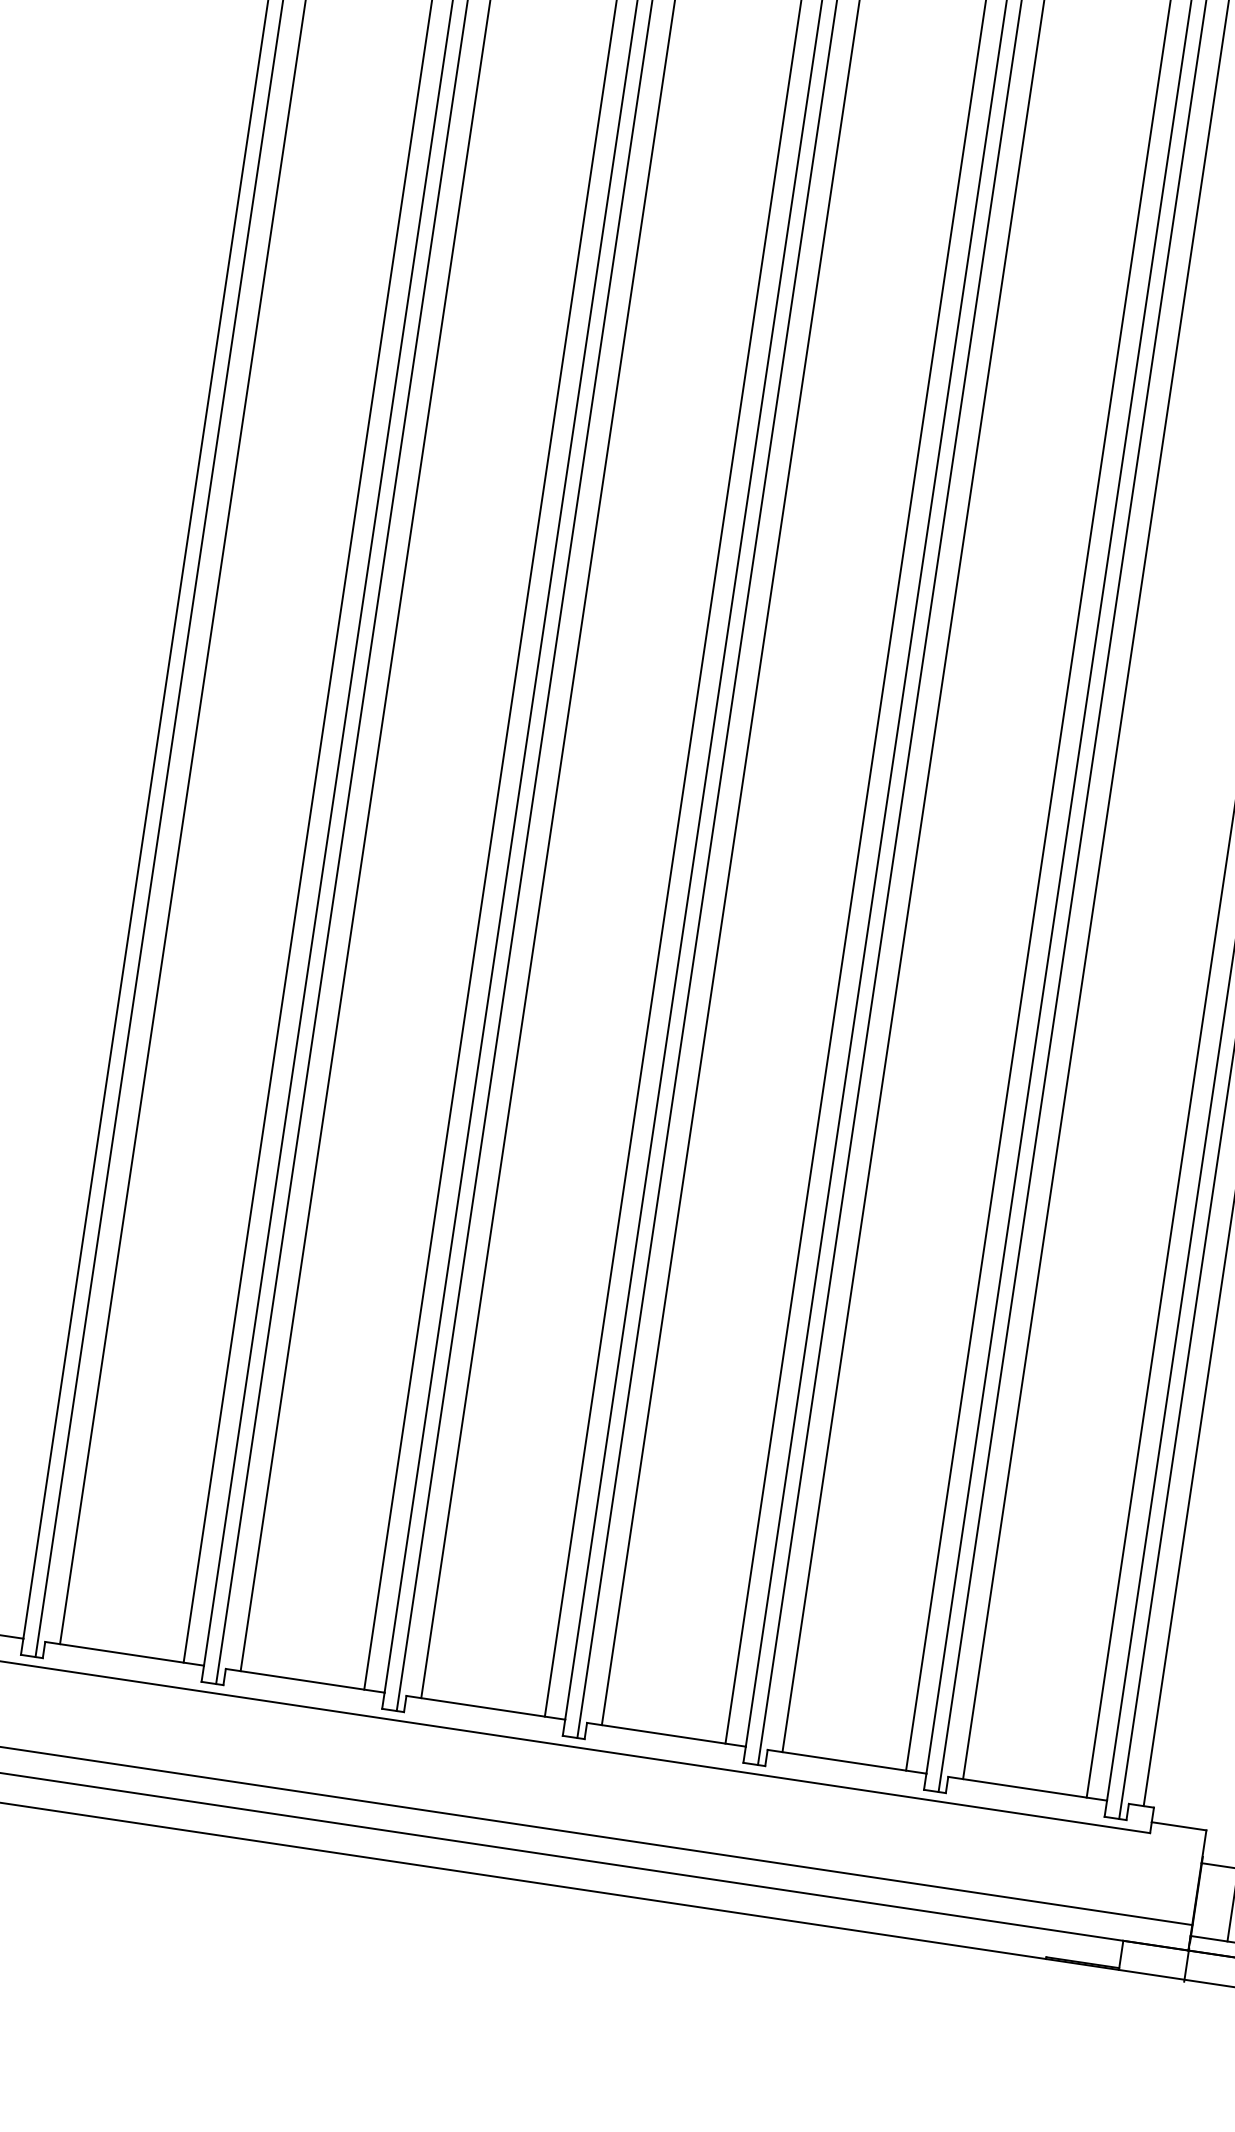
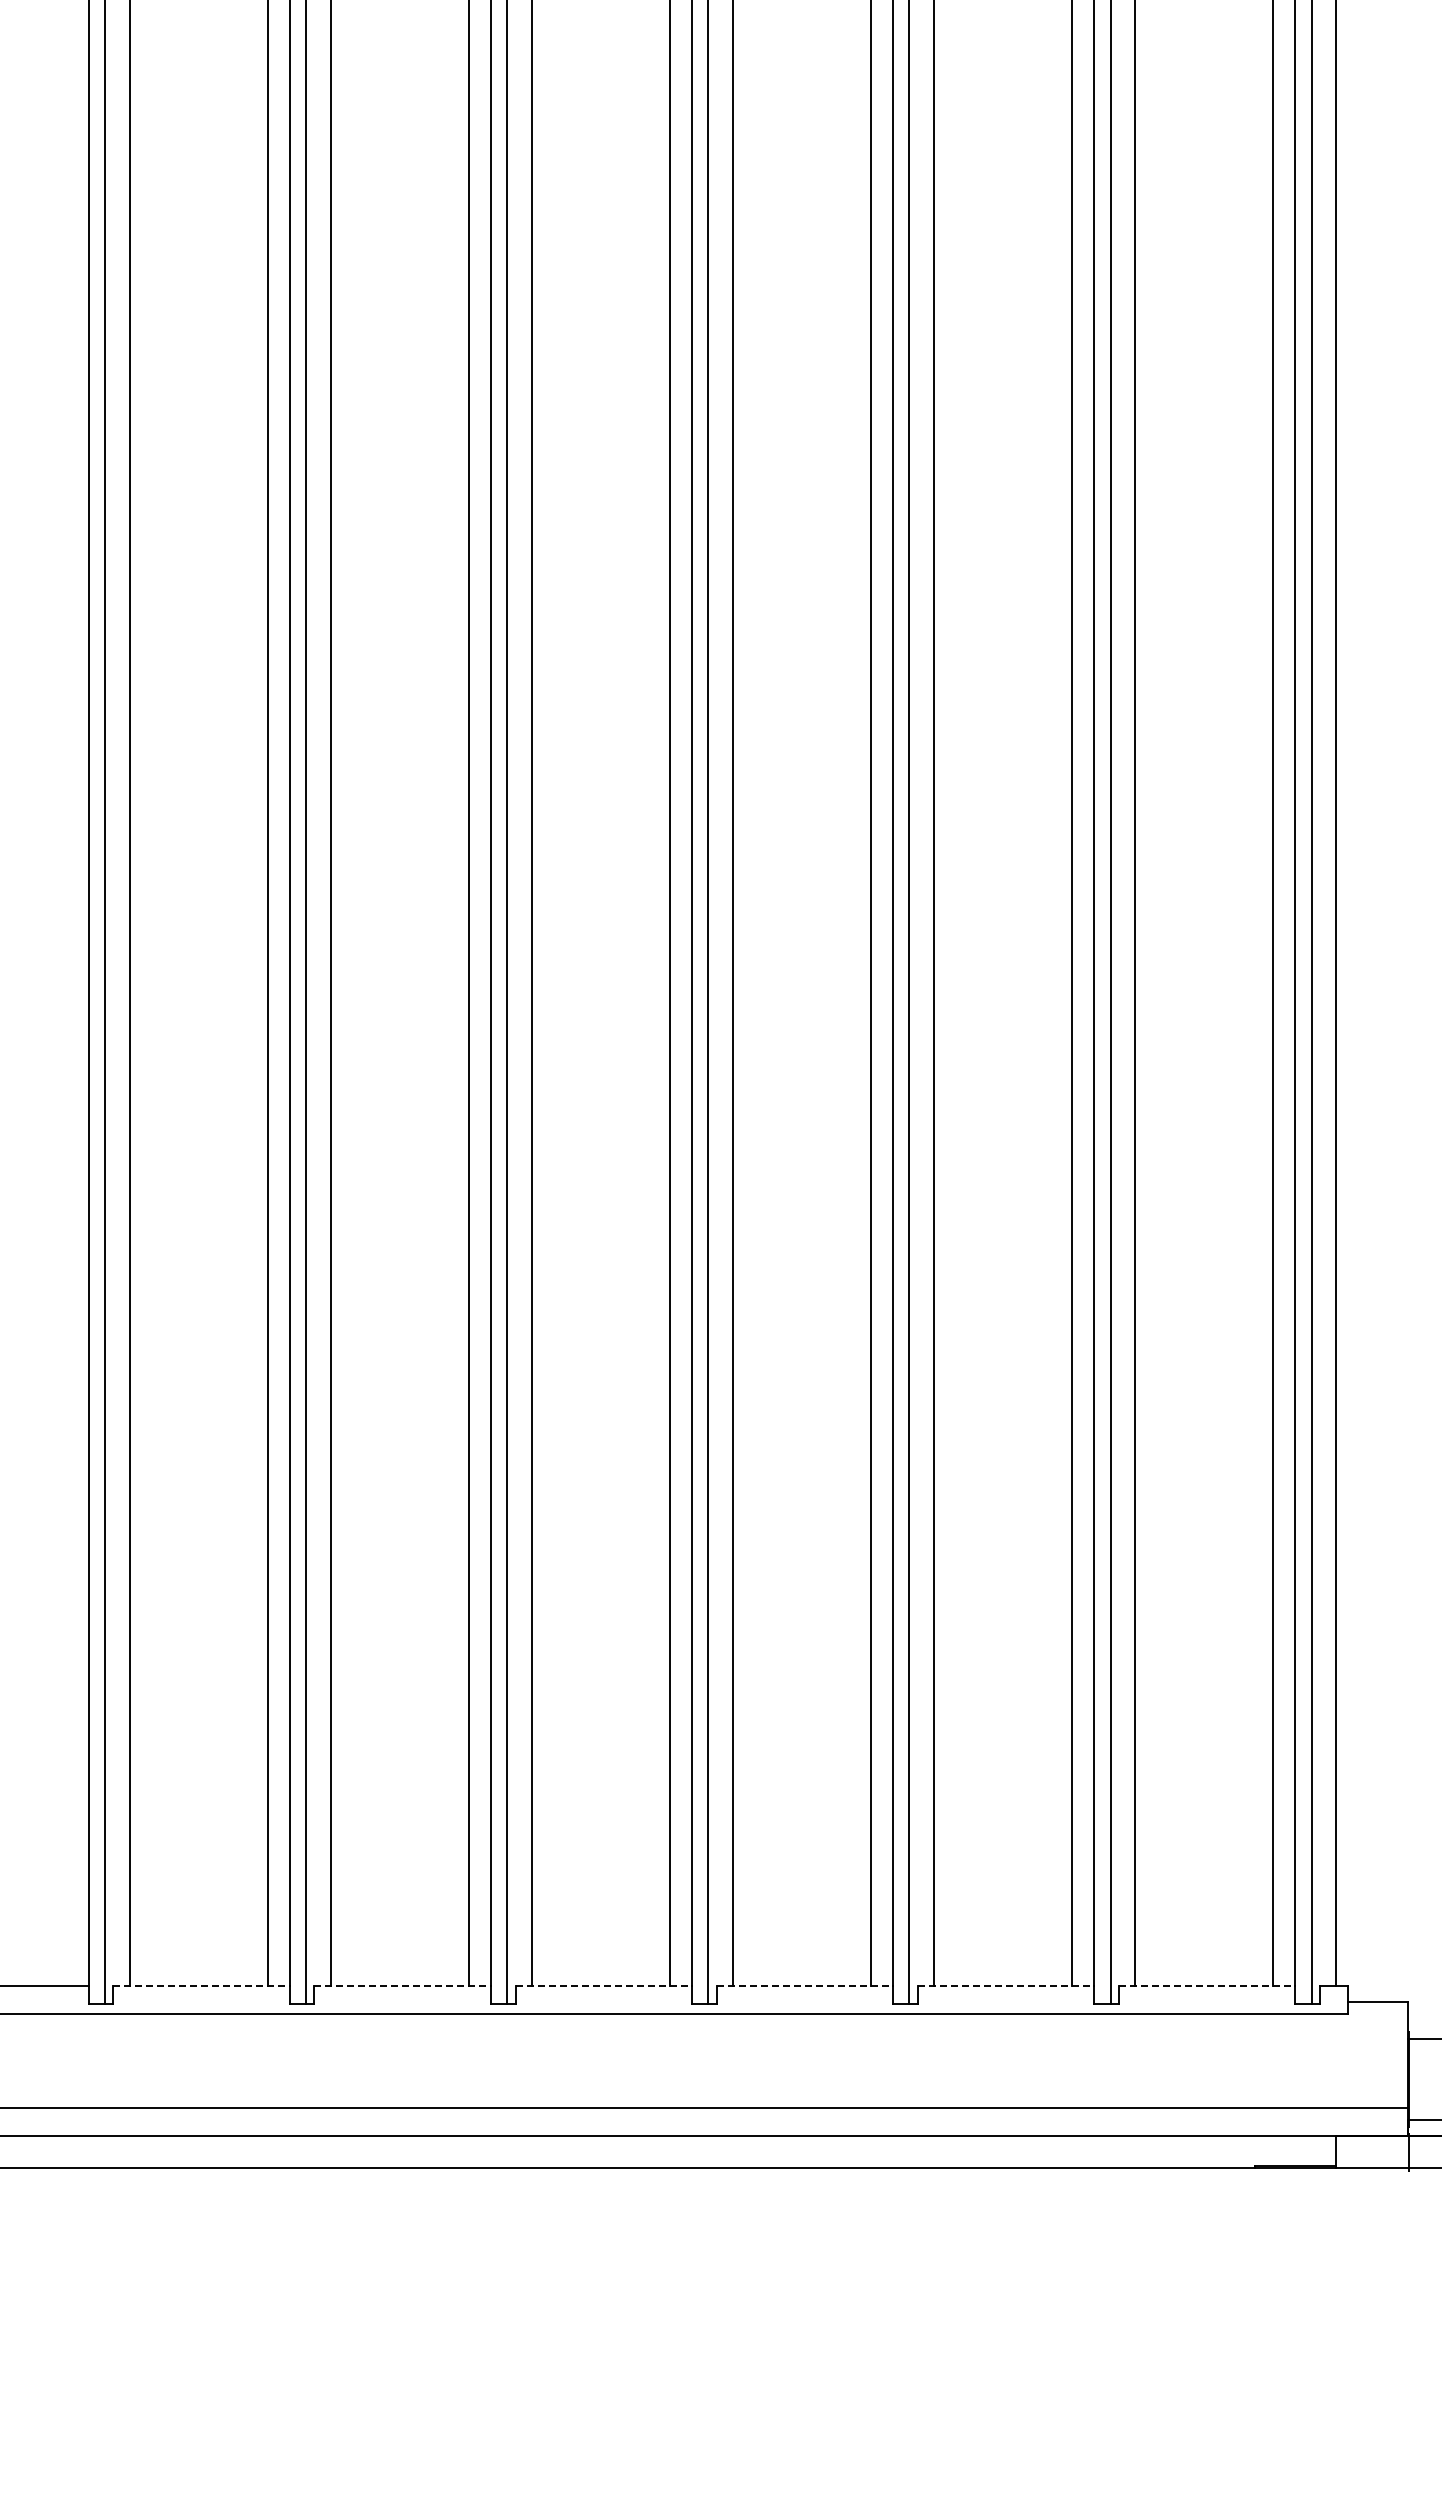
line: (125, 1654) -> (202, 1986), solid -> dashed
line: (305, 1681) -> (403, 1986), solid -> dashed
line: (486, 1708) -> (604, 1986), solid -> dashed
line: (666, 1735) -> (805, 1986), solid -> dashed
line: (847, 1762) -> (1006, 1986), solid -> dashed
line: (1028, 1789) -> (1207, 1986), solid -> dashed

